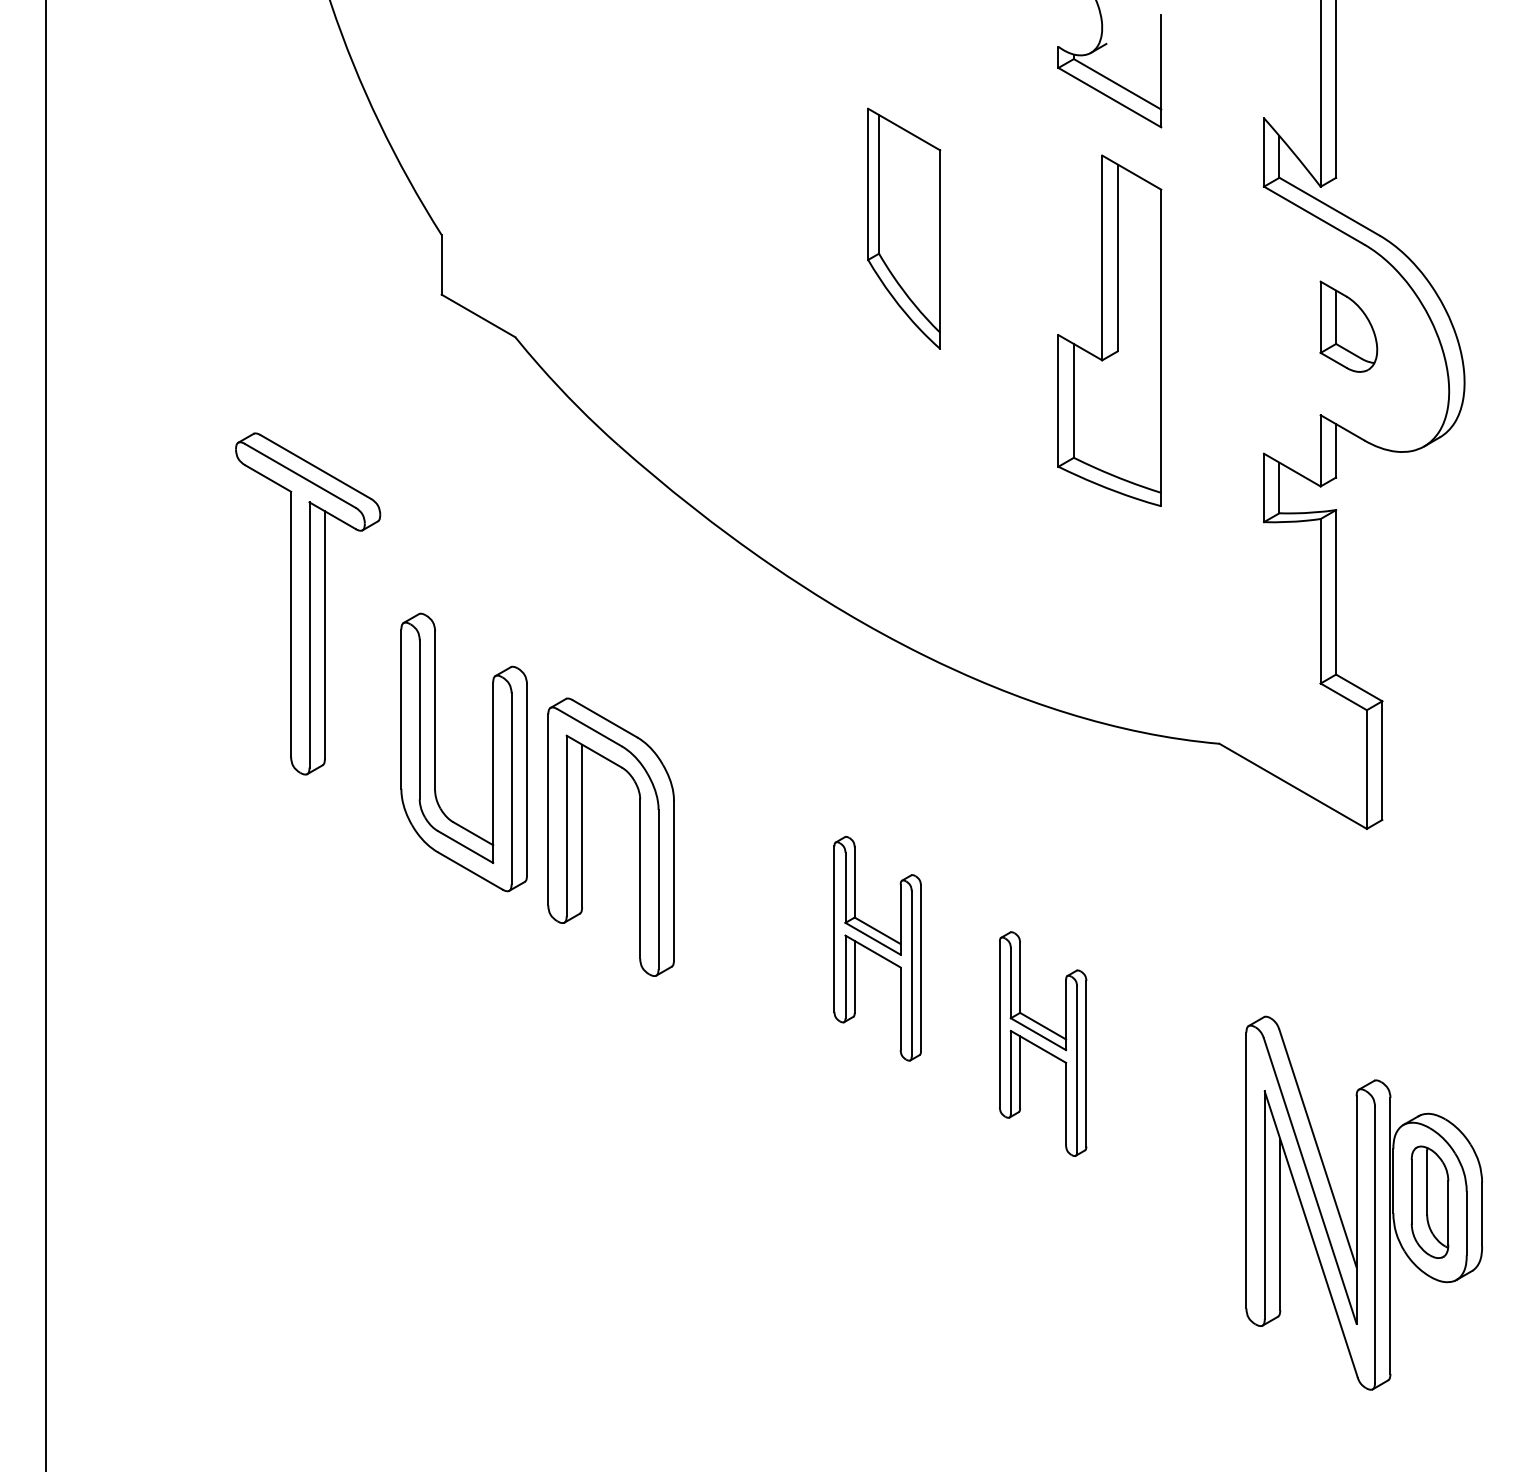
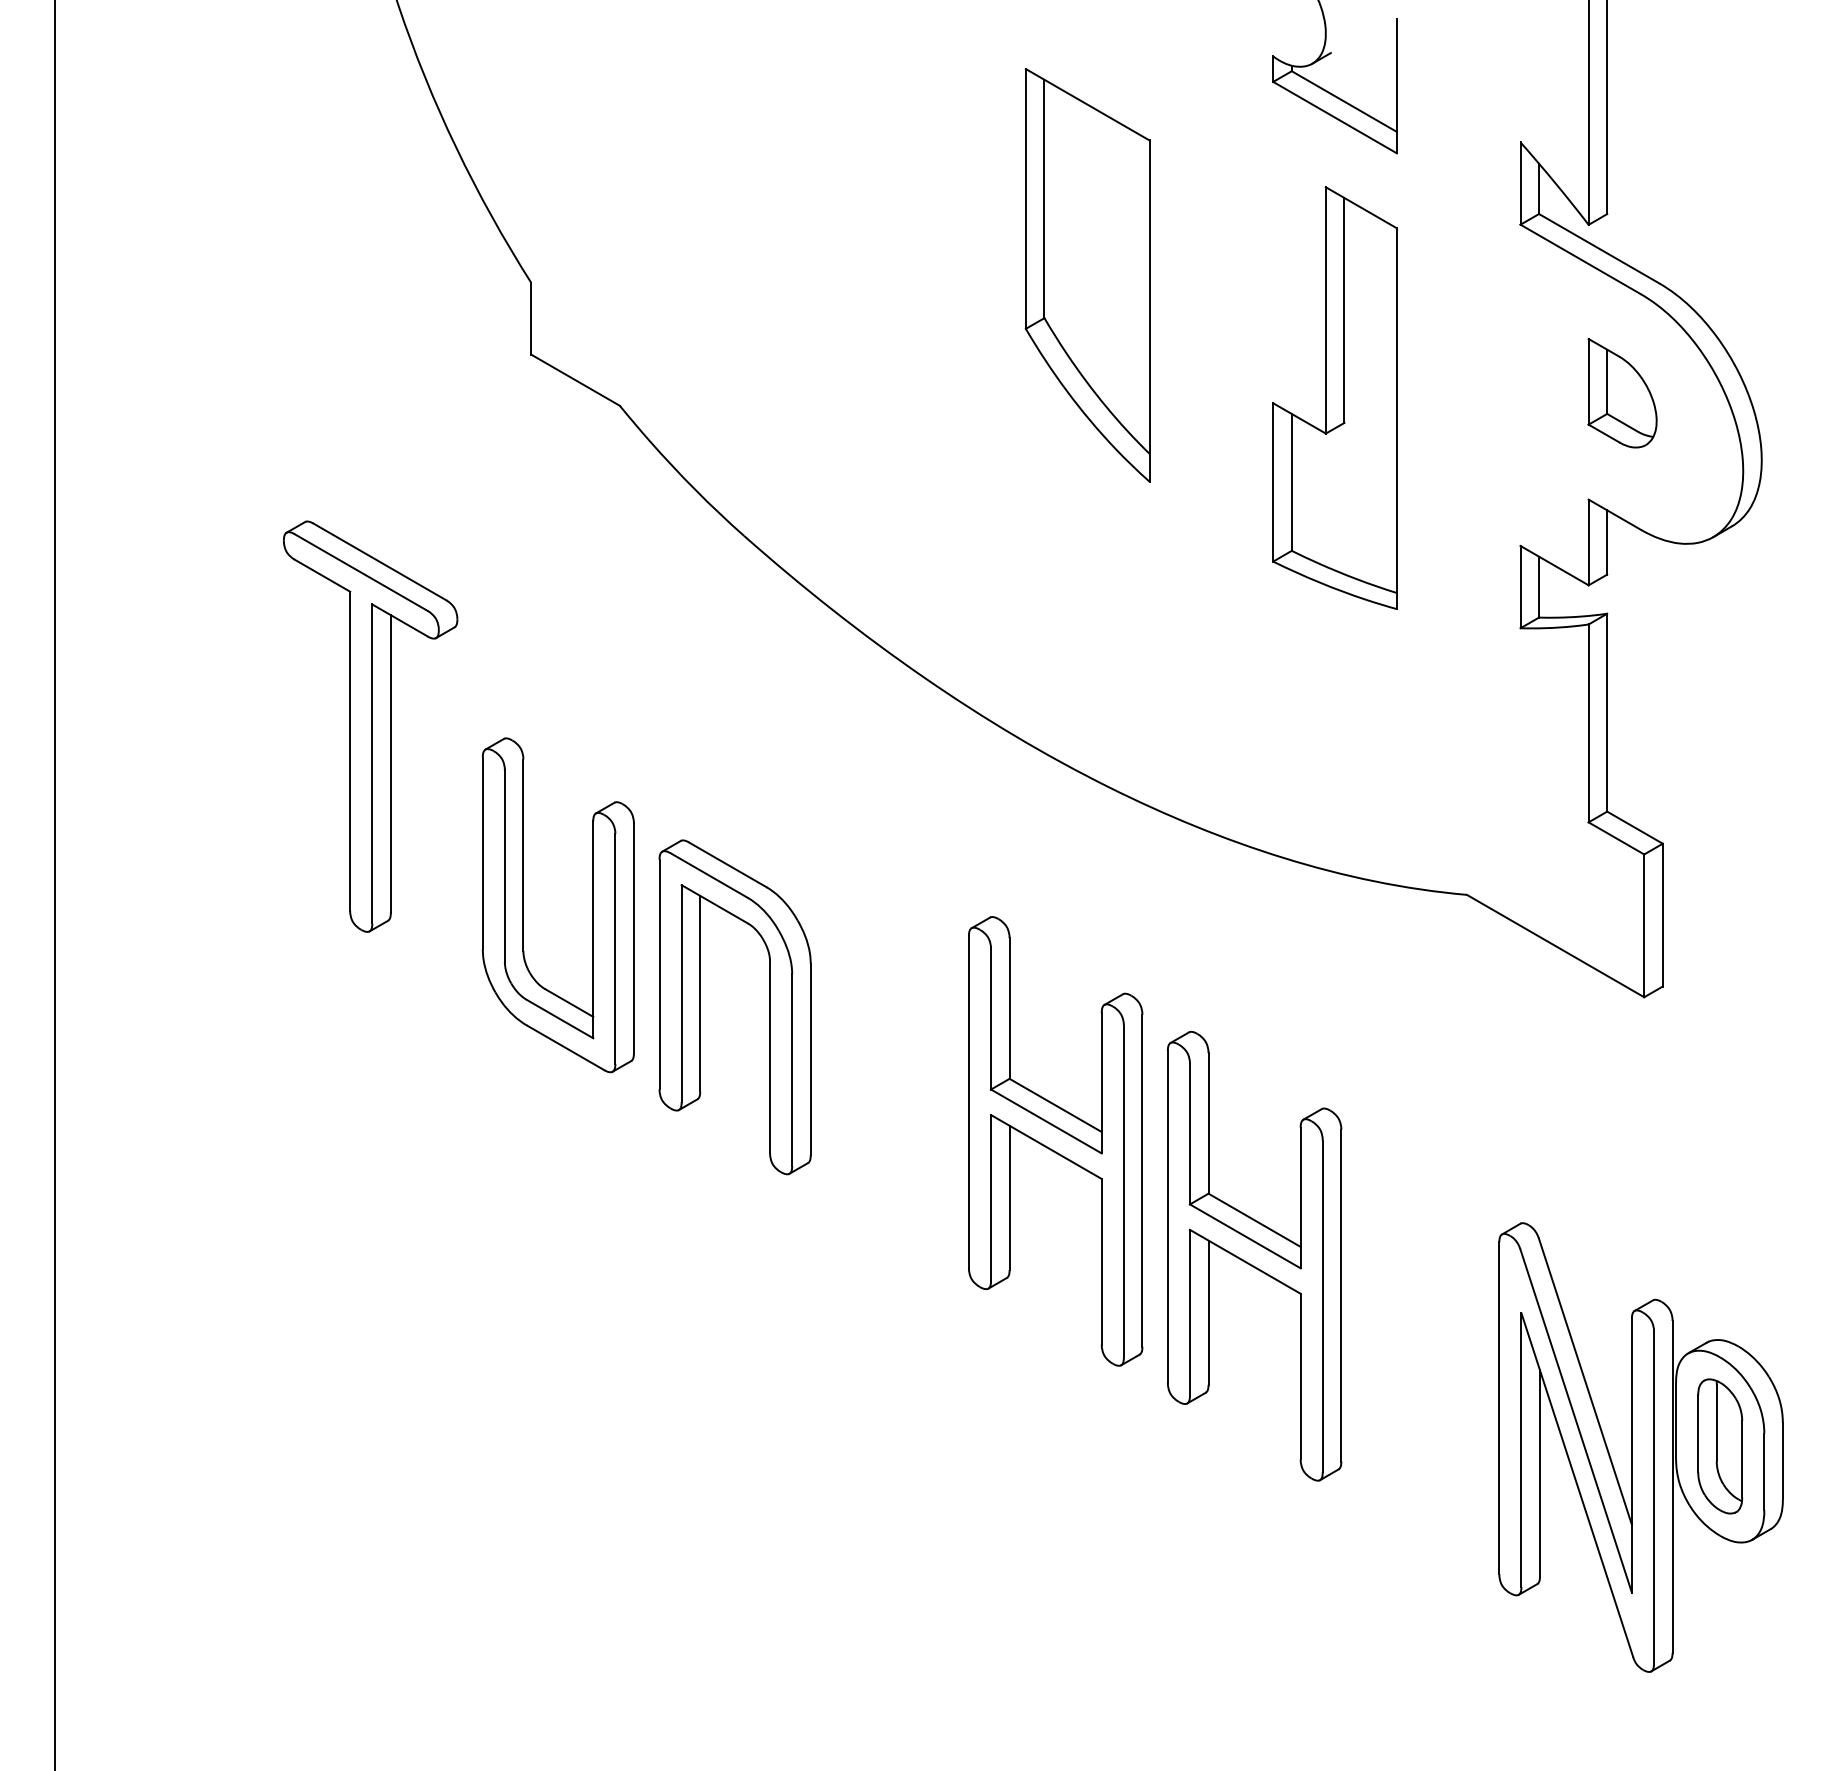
part: (904, 228) -> (1087, 275), size x1.43
part: (877, 948) -> (1055, 1141), size x1.67
part: (1042, 1043) -> (1254, 1255), size x1.67

